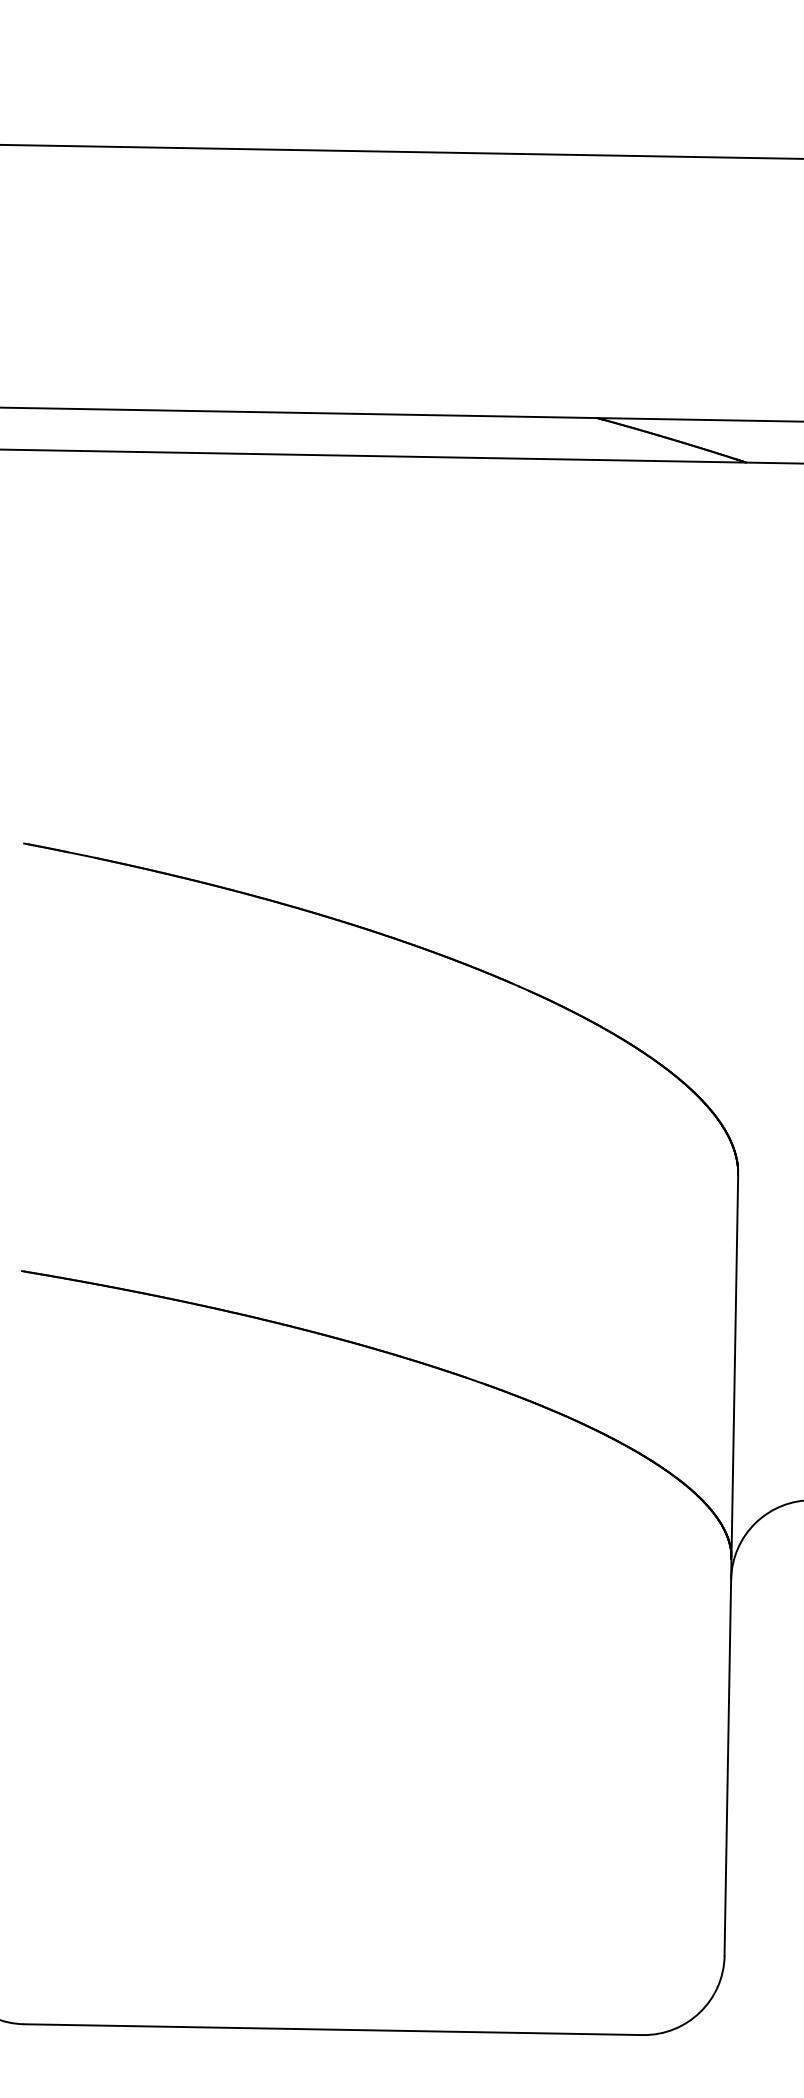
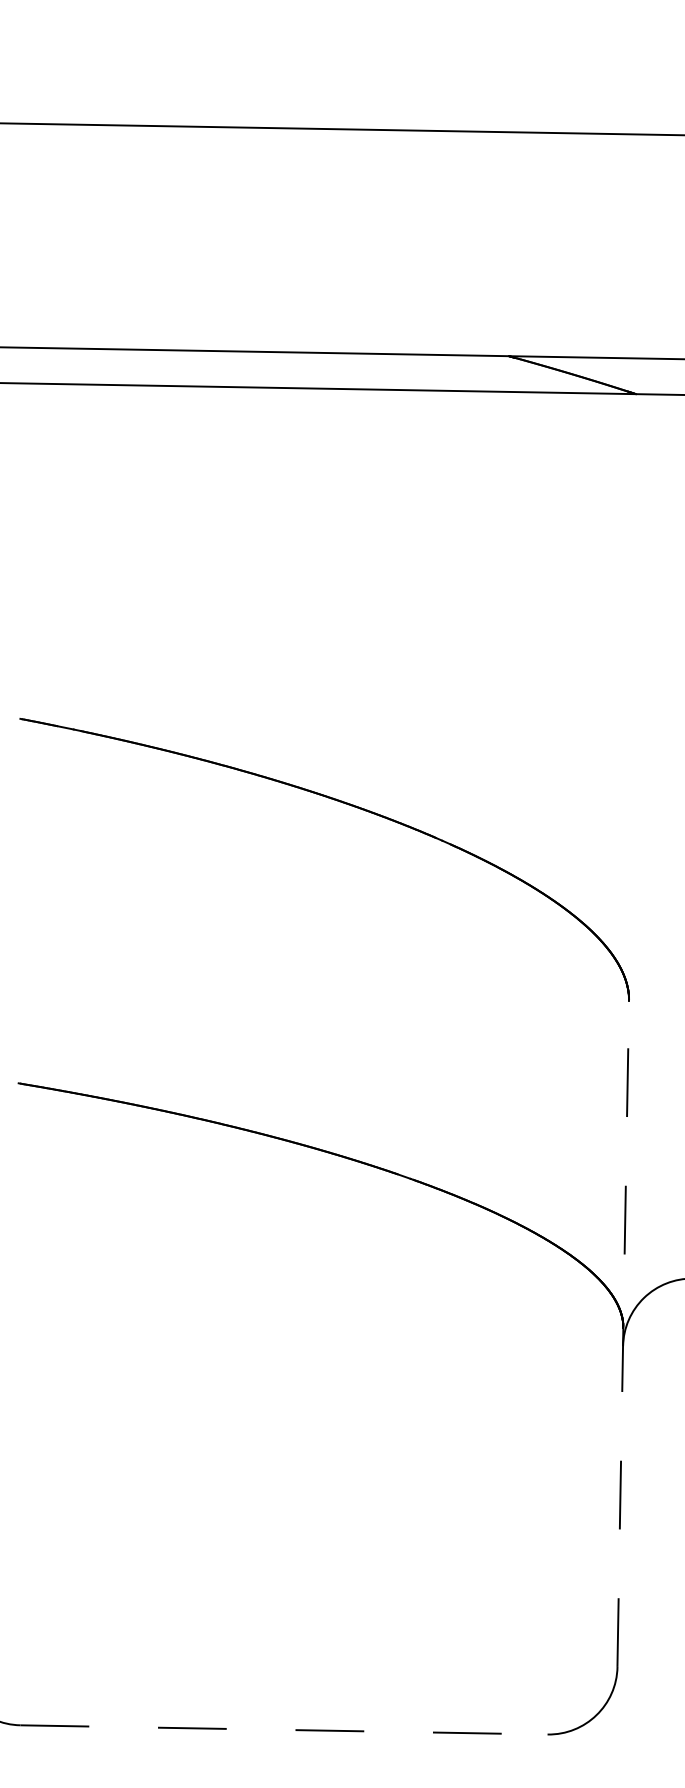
line: (731, 1565) -> (623, 1334), solid -> dashed
line: (333, 2029) -> (284, 1729), solid -> dashed

